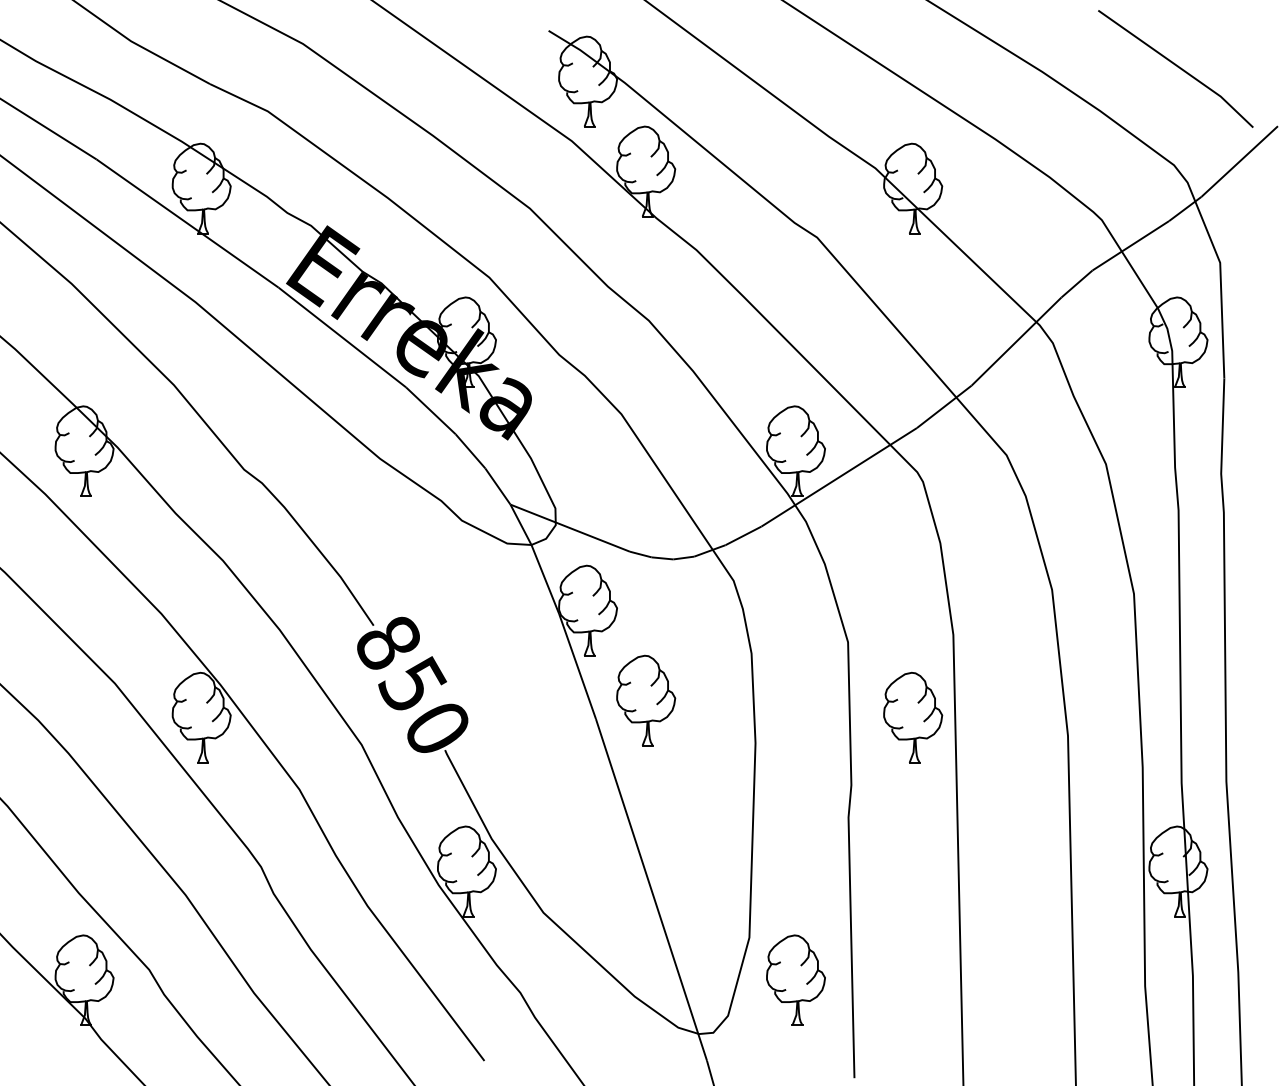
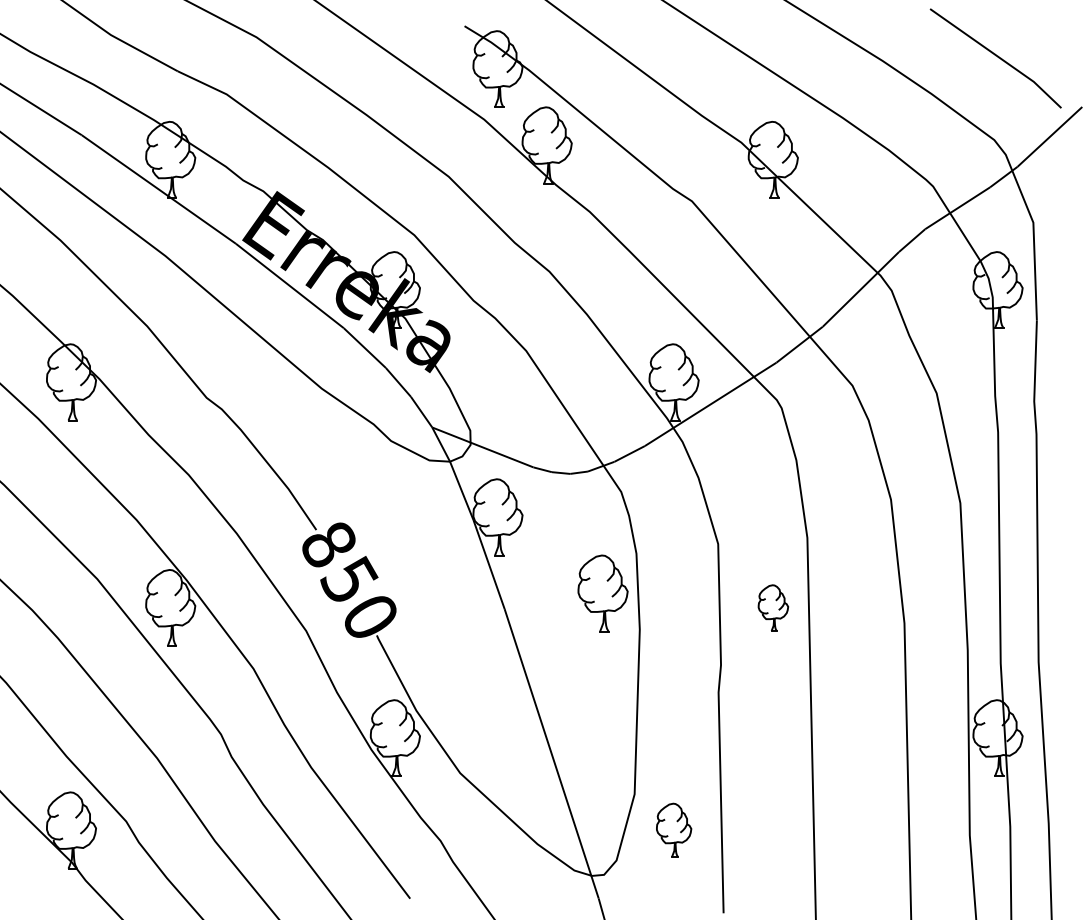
part: (646, 700) -> (603, 593), moved
part: (913, 717) -> (773, 607), size x0.6
part: (795, 979) -> (673, 829), size x0.7

